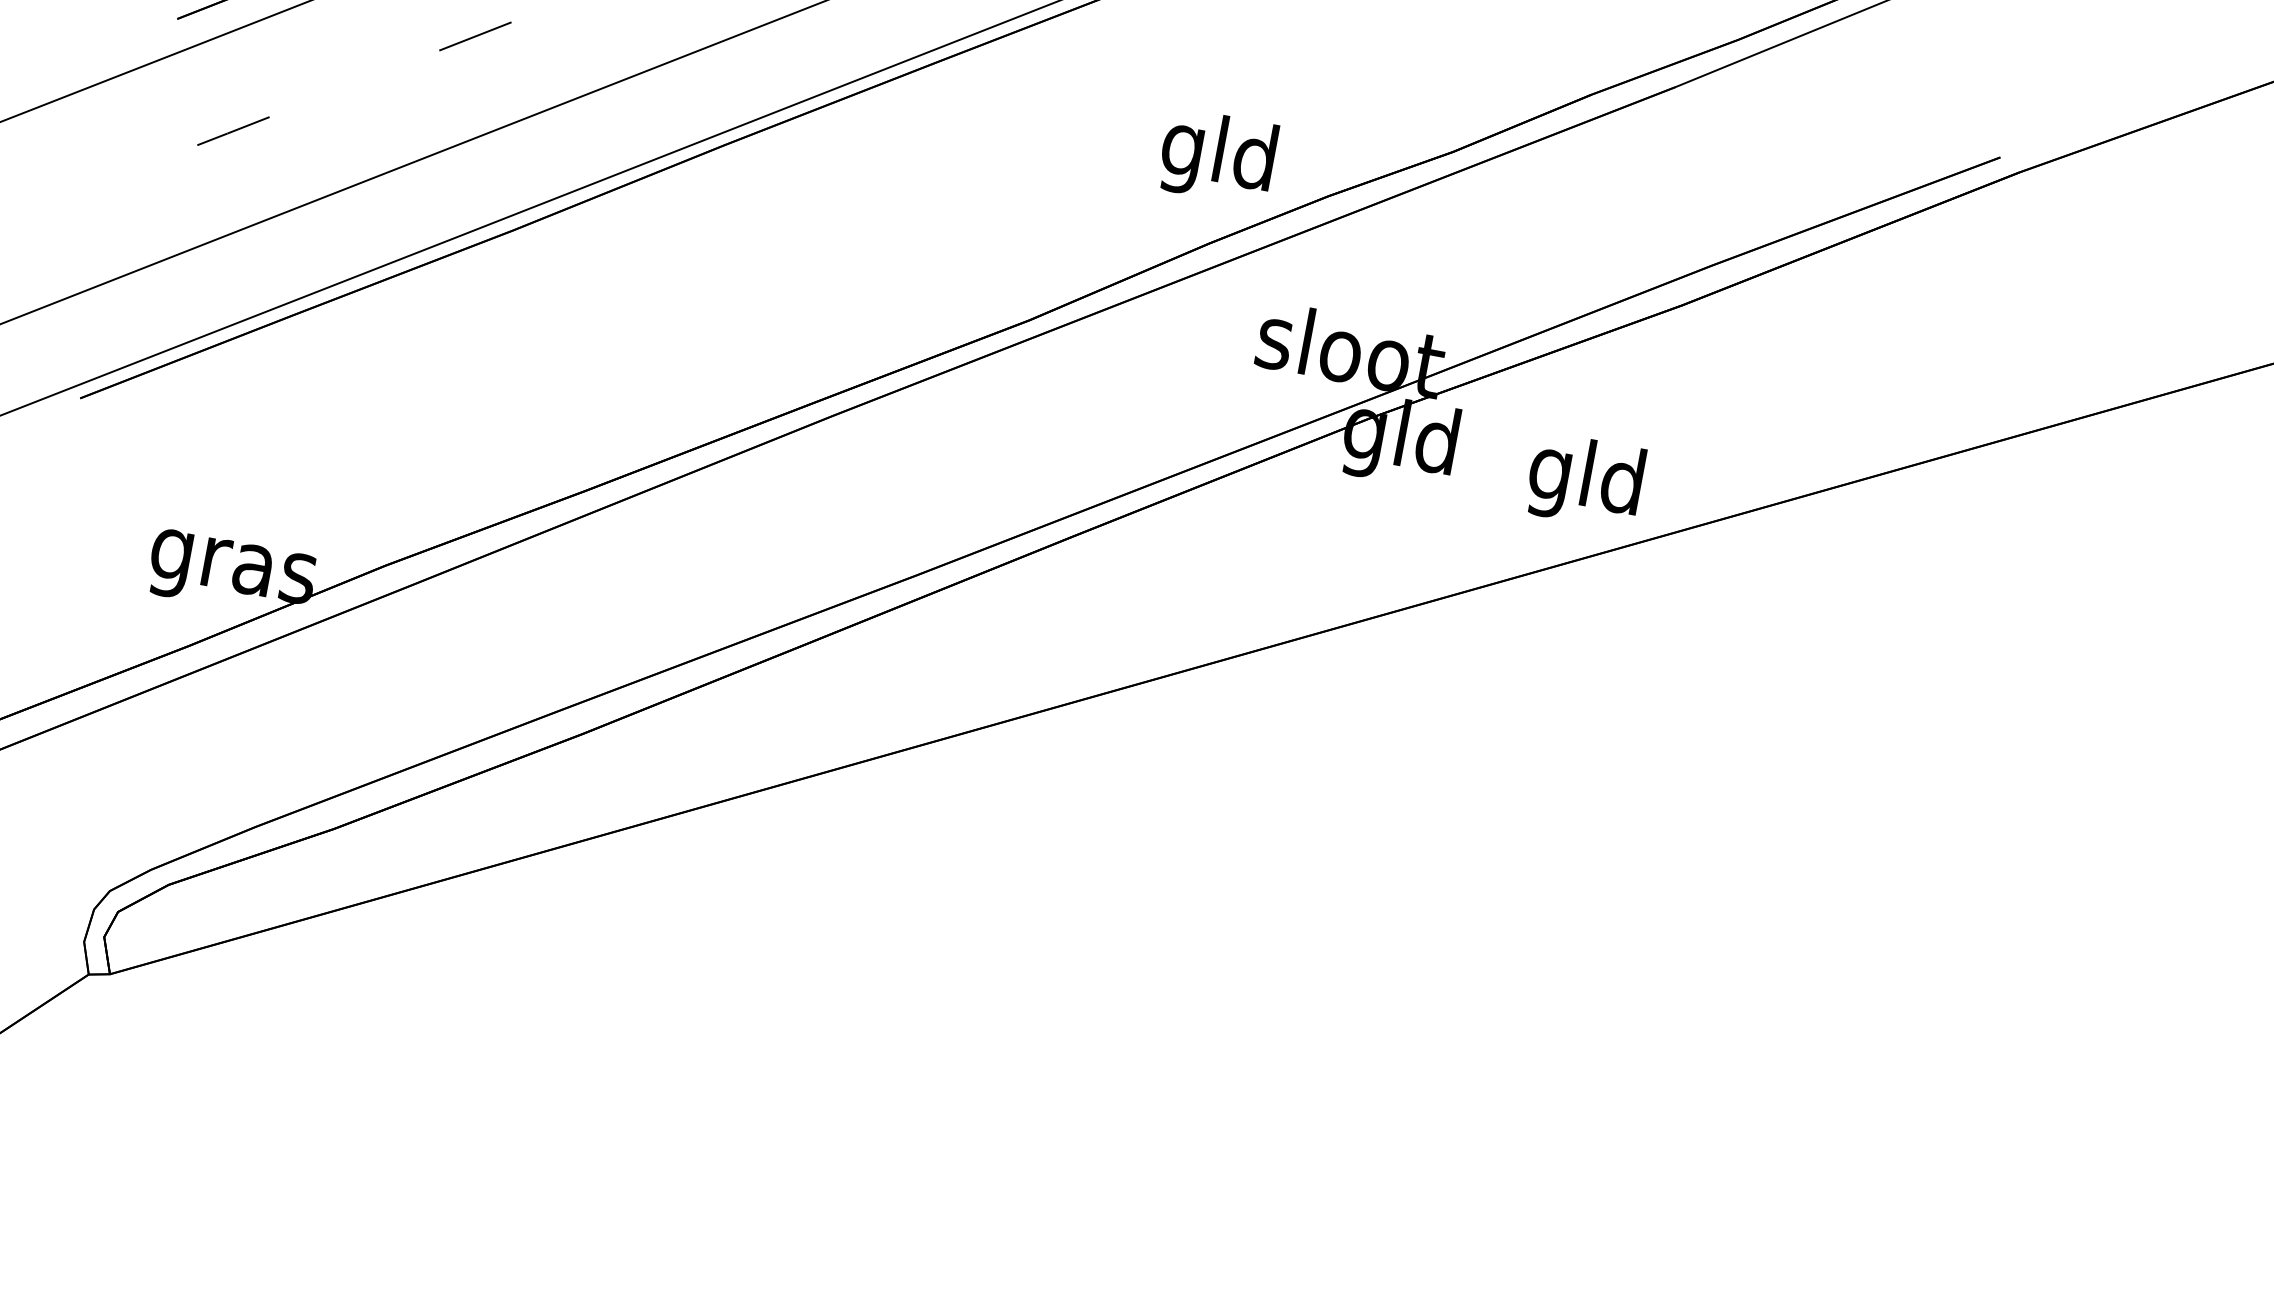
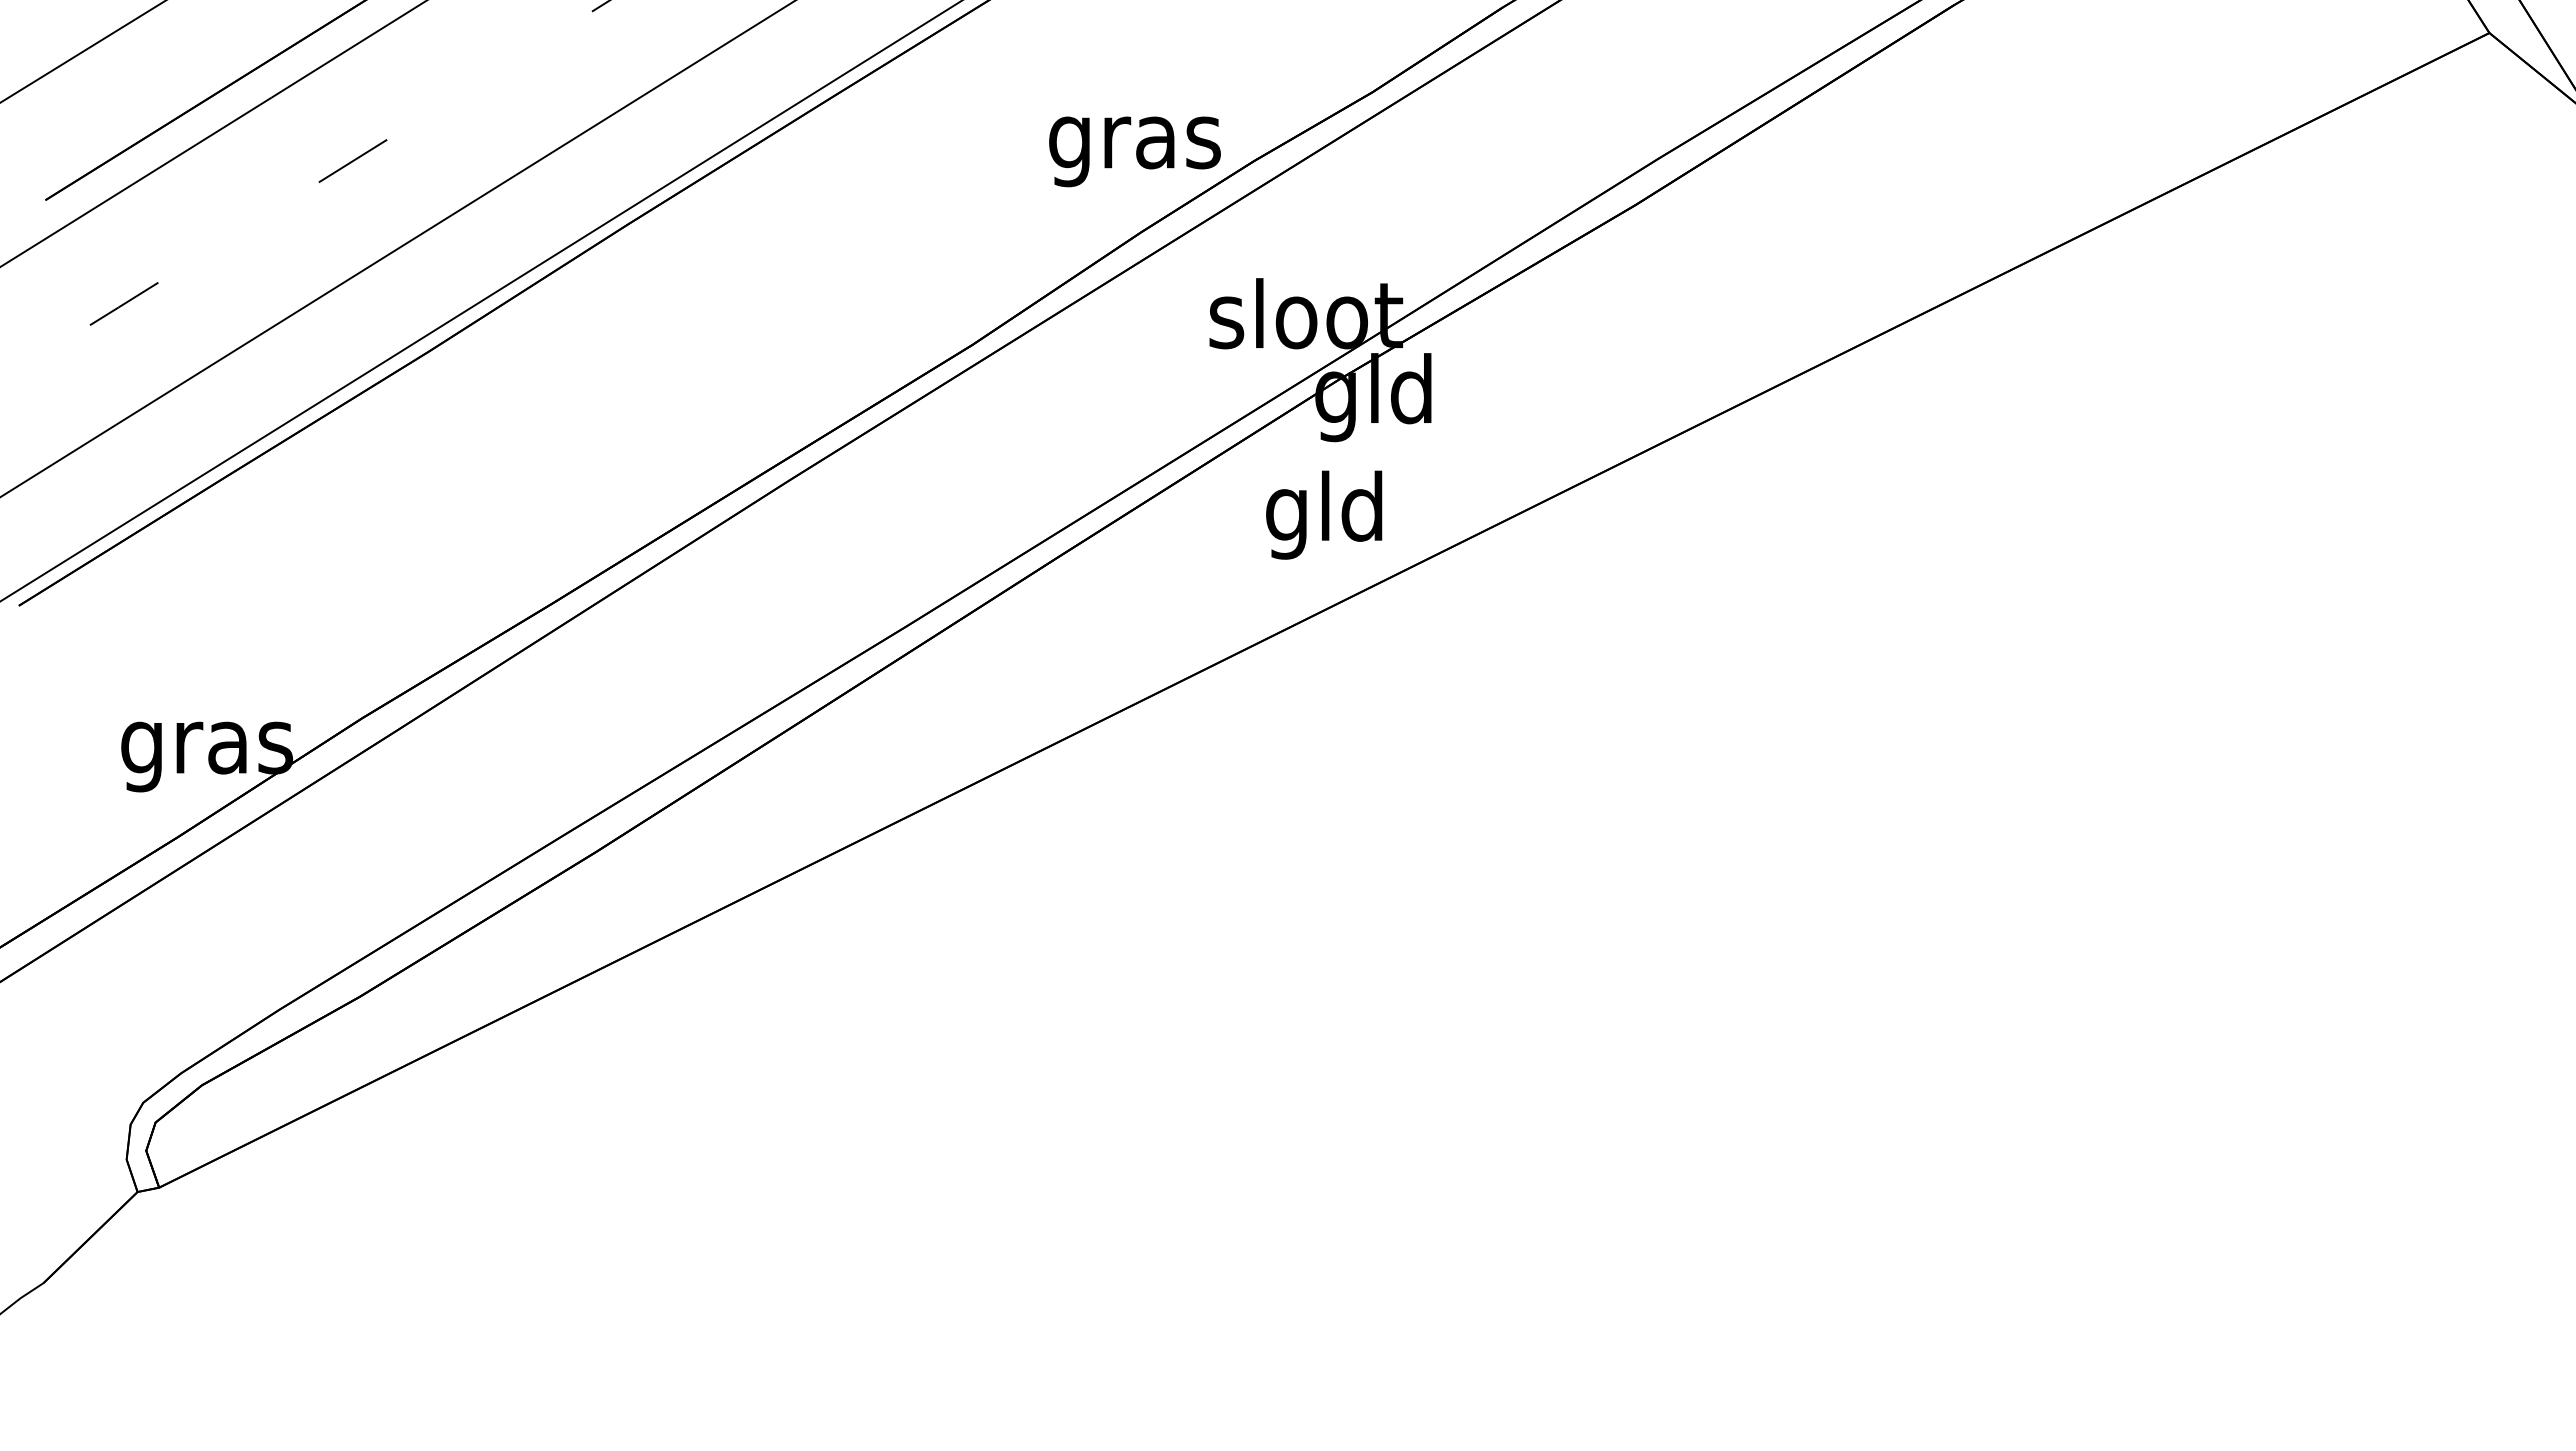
text: (1218, 157) -> (1134, 142), gld -> gras
text: (1585, 480) -> (1324, 514), moved

